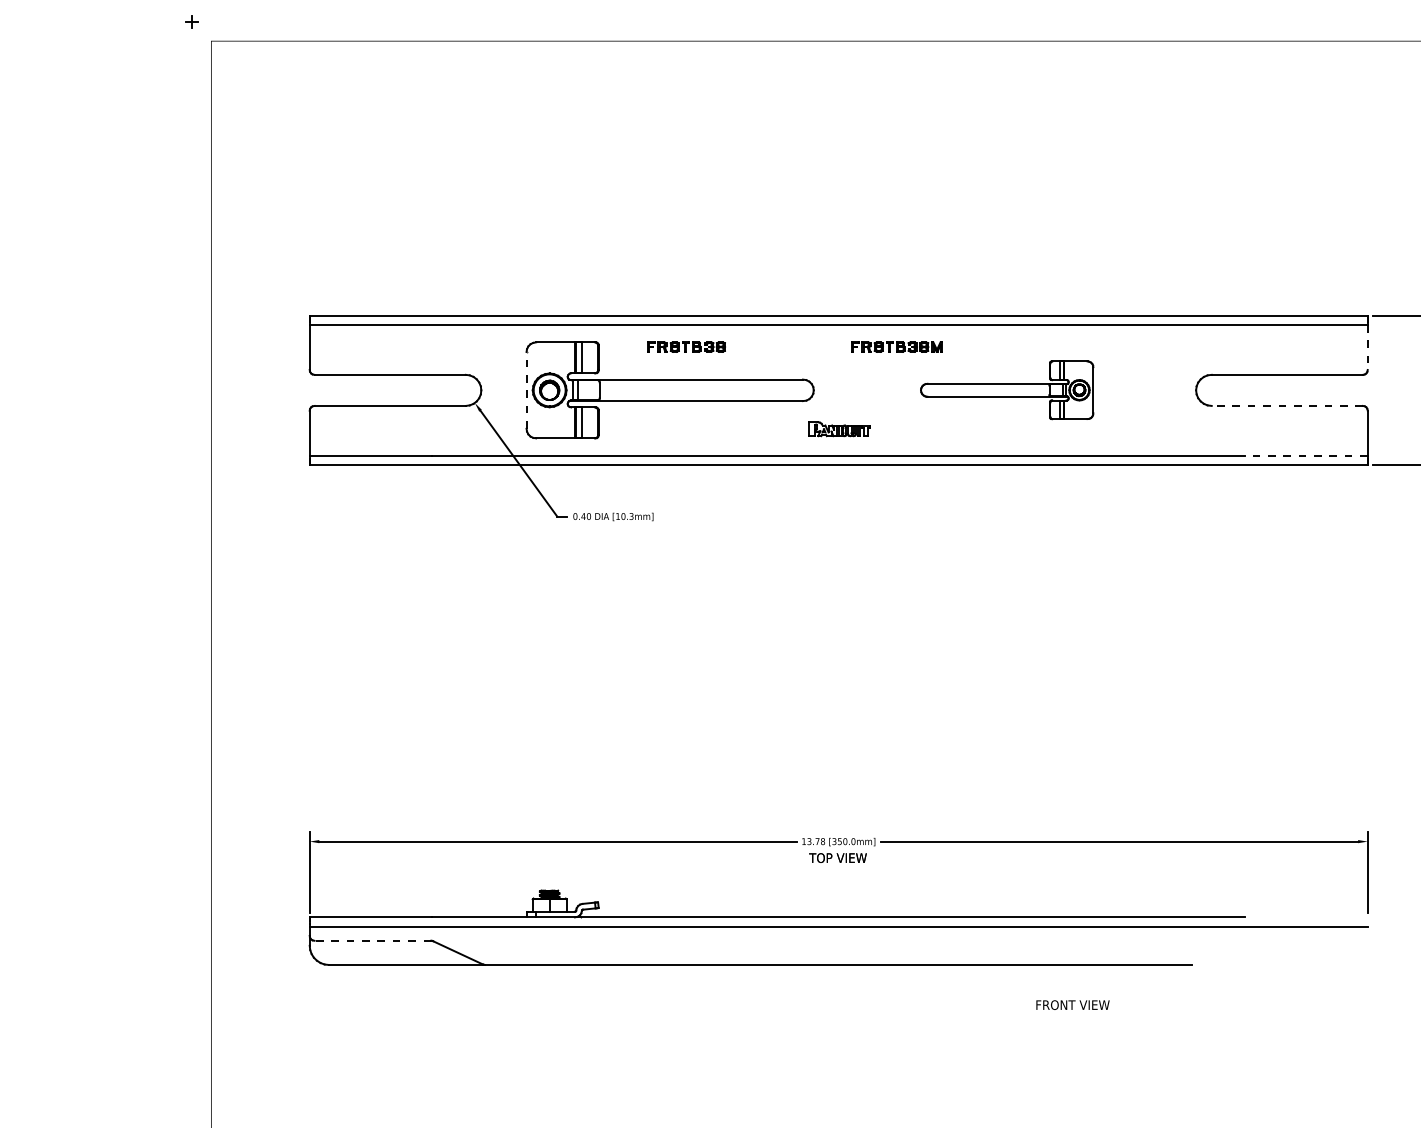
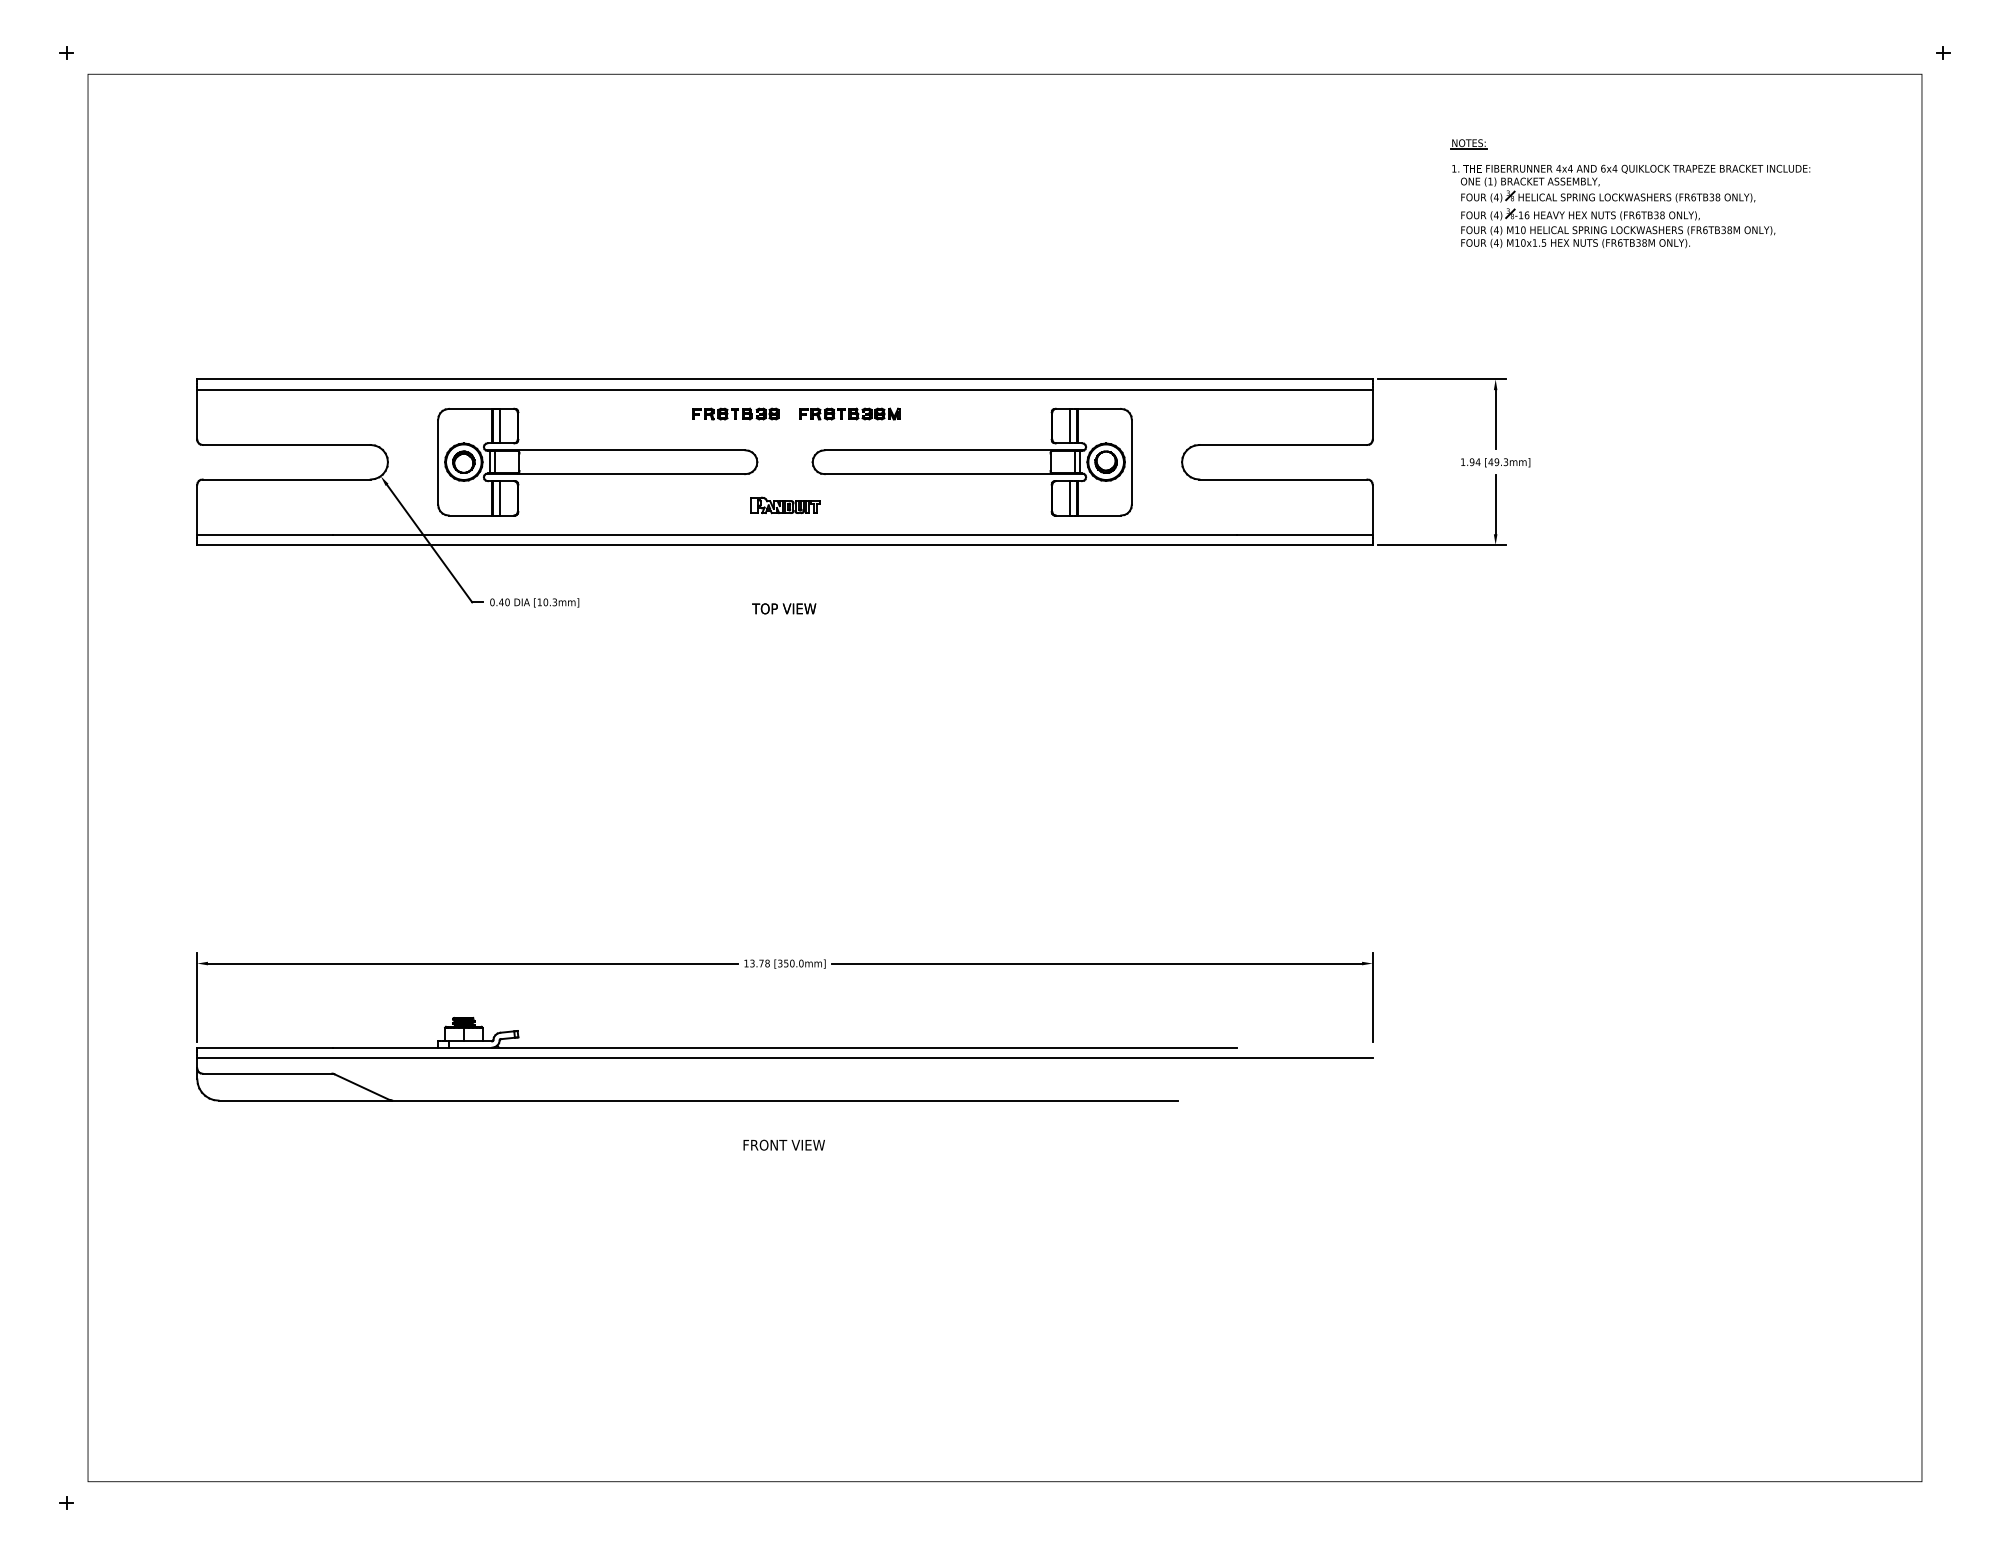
part: (686, 346) -> (735, 413), moved
line: (1367, 347) -> (1372, 414), dashed -> solid
part: (1006, 389) -> (971, 461), size x1.67
line: (526, 390) -> (438, 462), dashed -> solid
line: (1286, 405) -> (1282, 479), dashed -> solid
line: (1306, 455) -> (1304, 534), dashed -> solid
text: (838, 857) -> (784, 608), moved
line: (372, 940) -> (267, 1073), dashed -> solid
text: (1072, 1004) -> (783, 1144), moved

